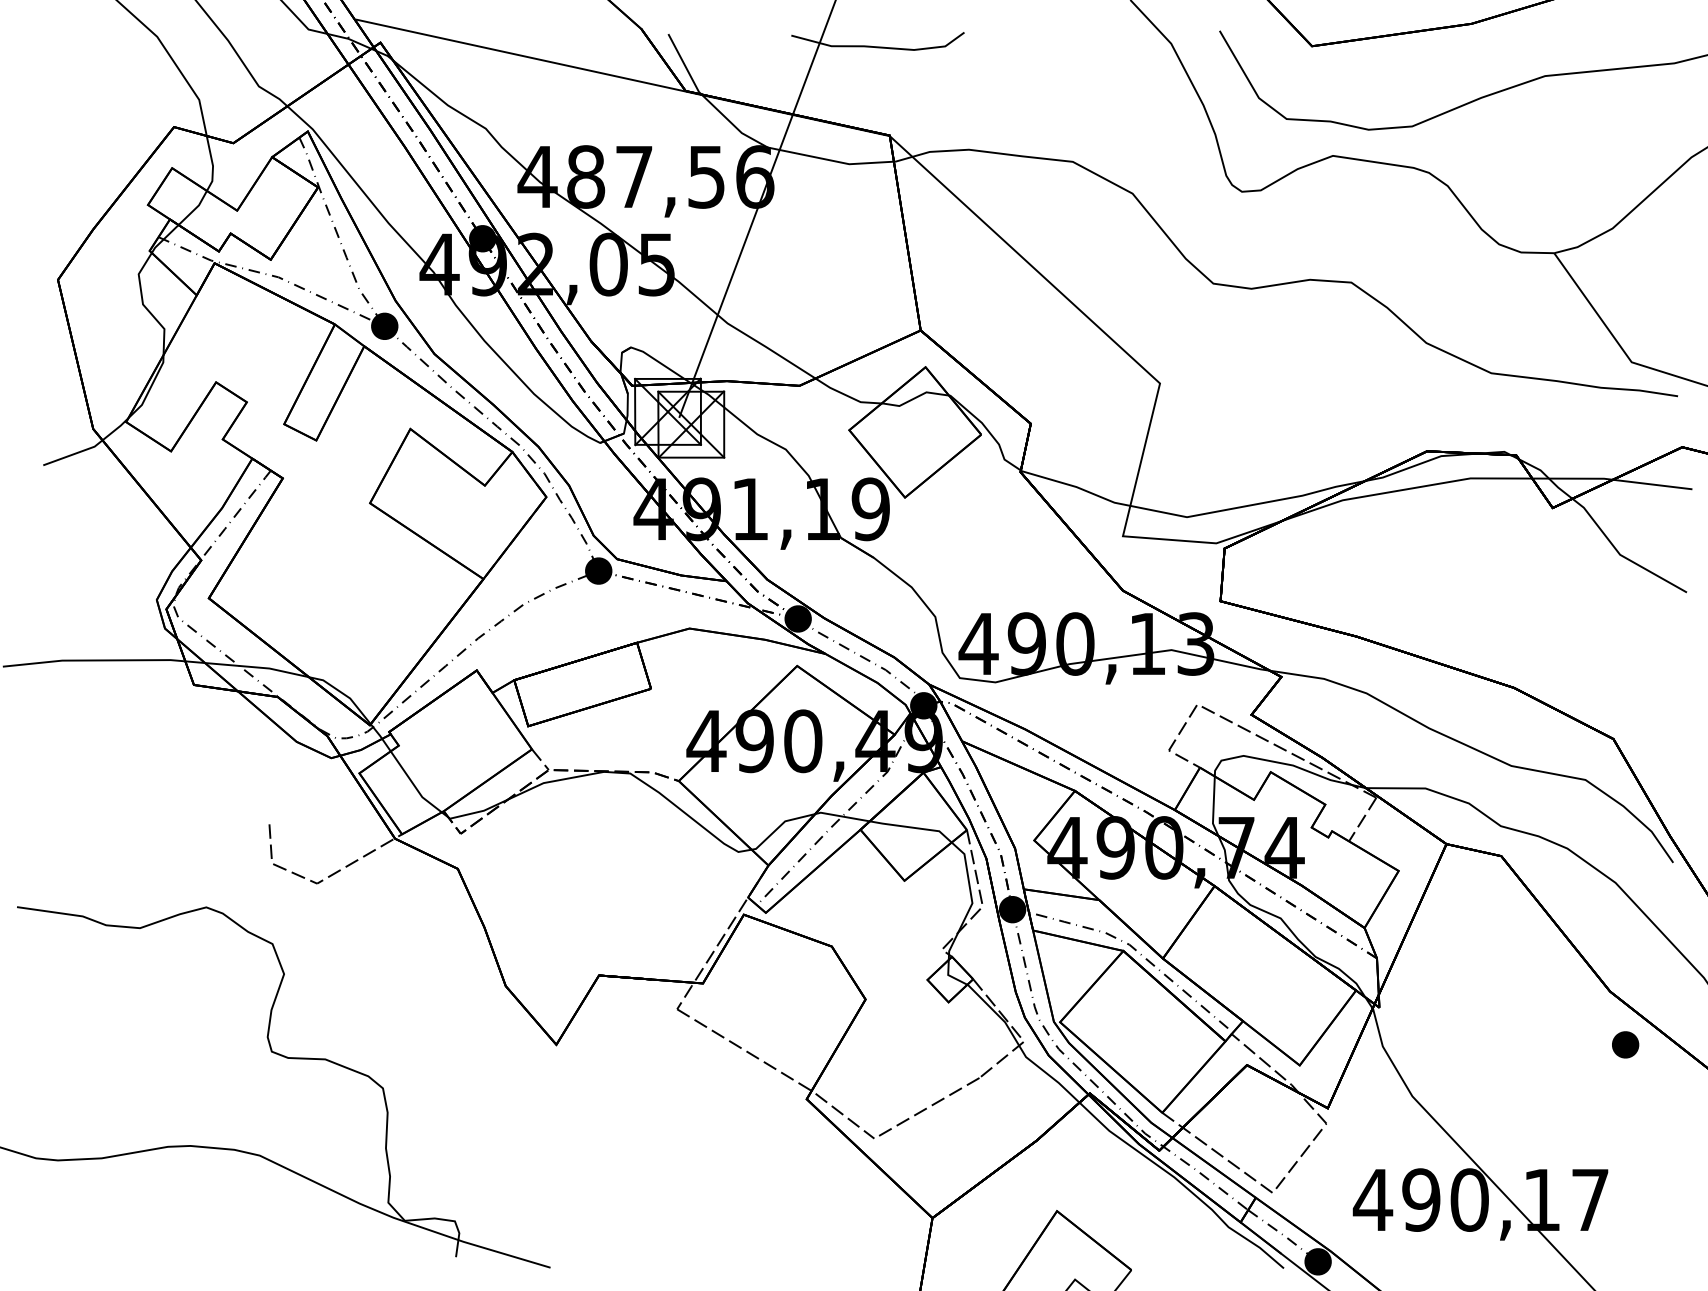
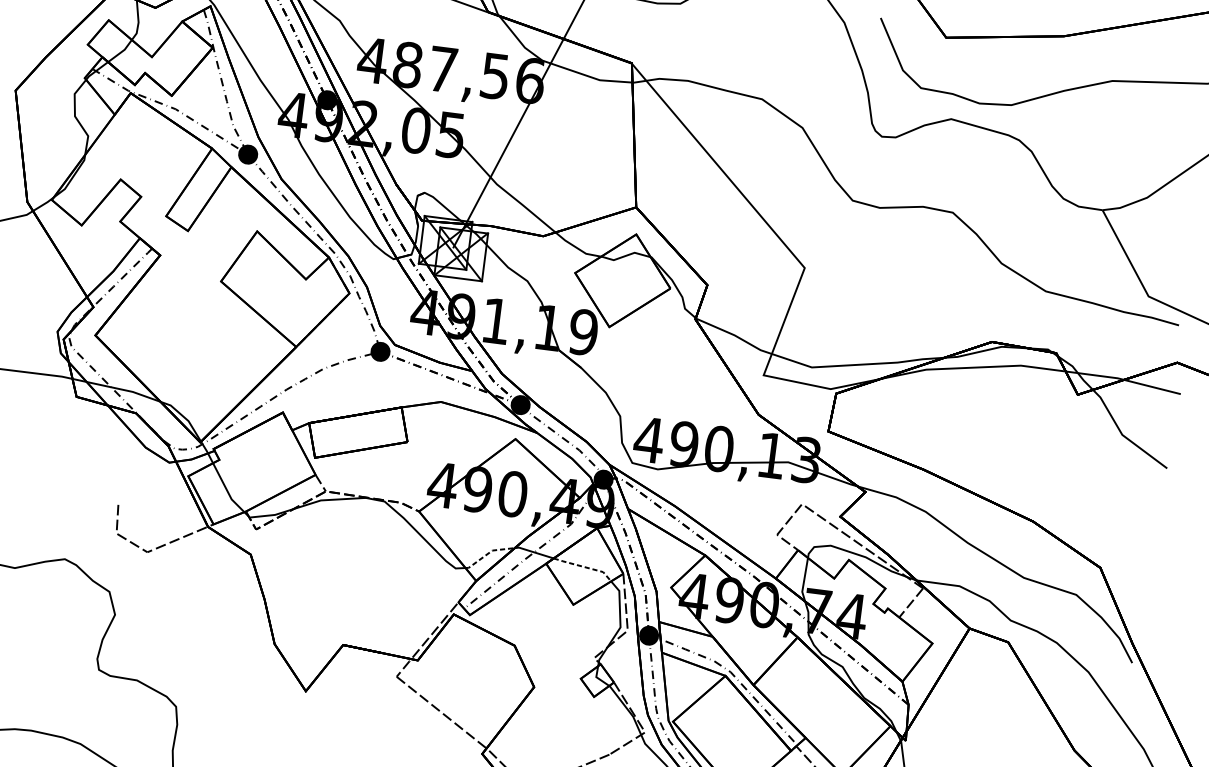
line: (780, 826) -> (488, 553), solid -> dashed
line: (912, 827) -> (584, 566), solid -> dashed

